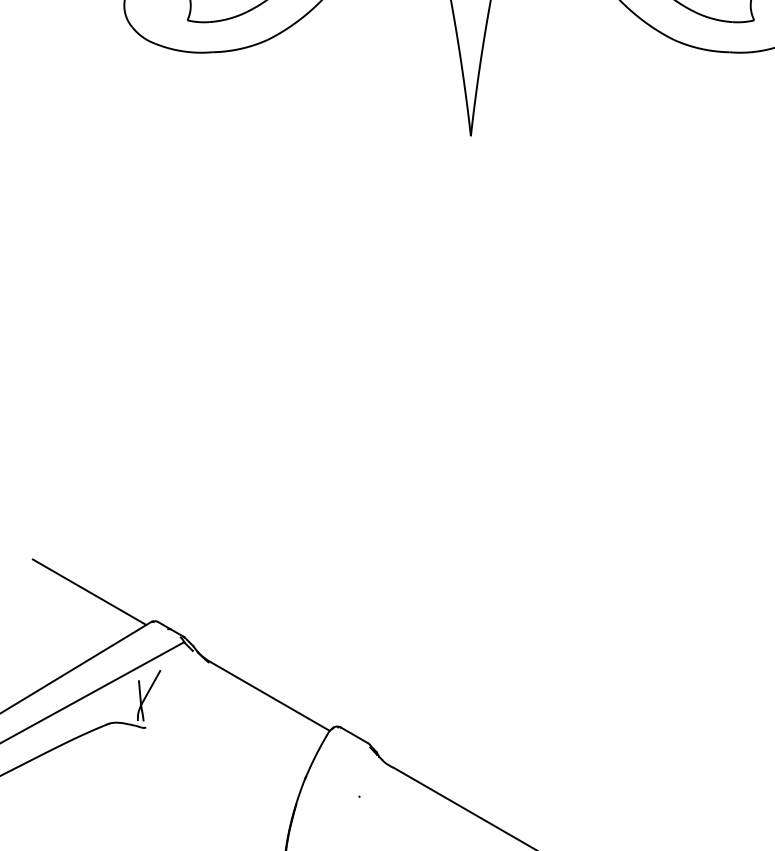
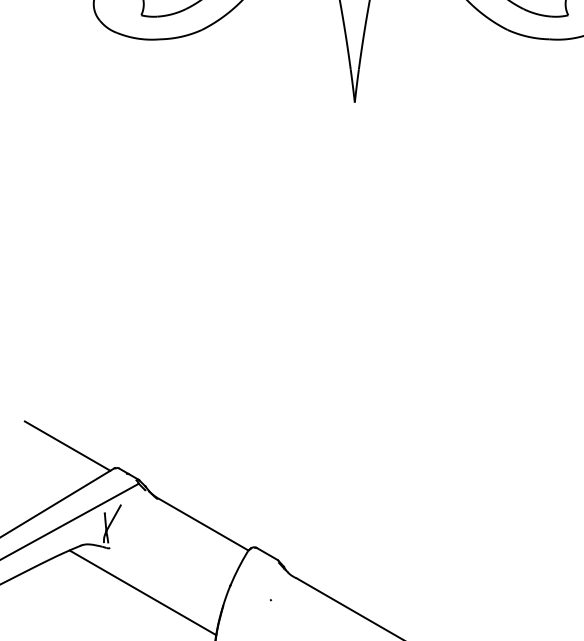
line: (189, 786) -> (142, 592), added

